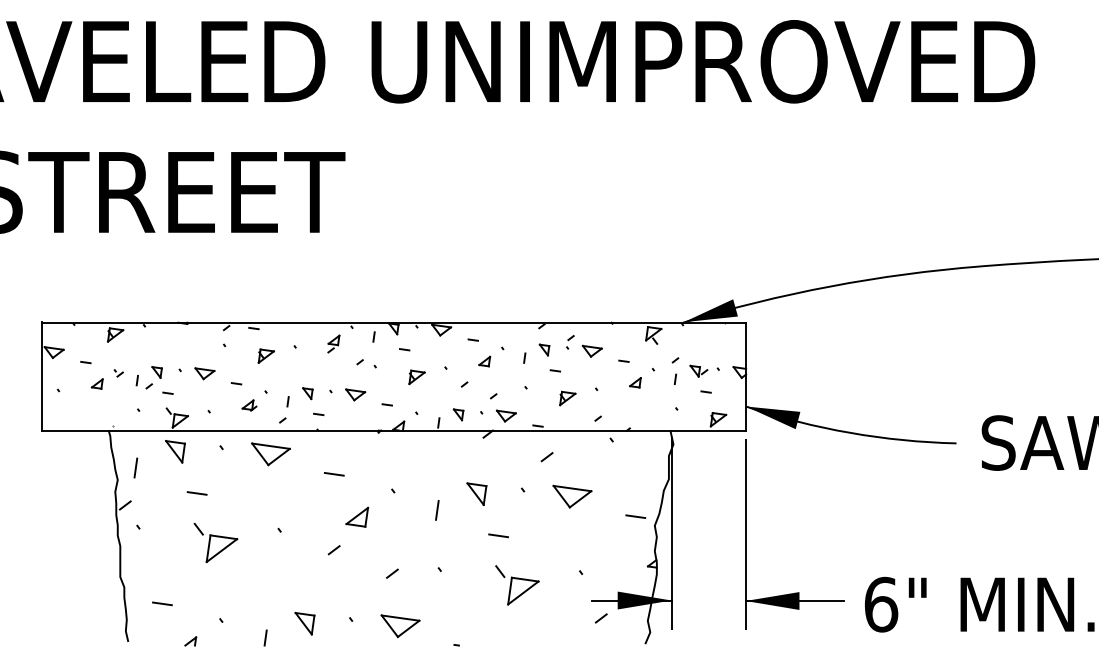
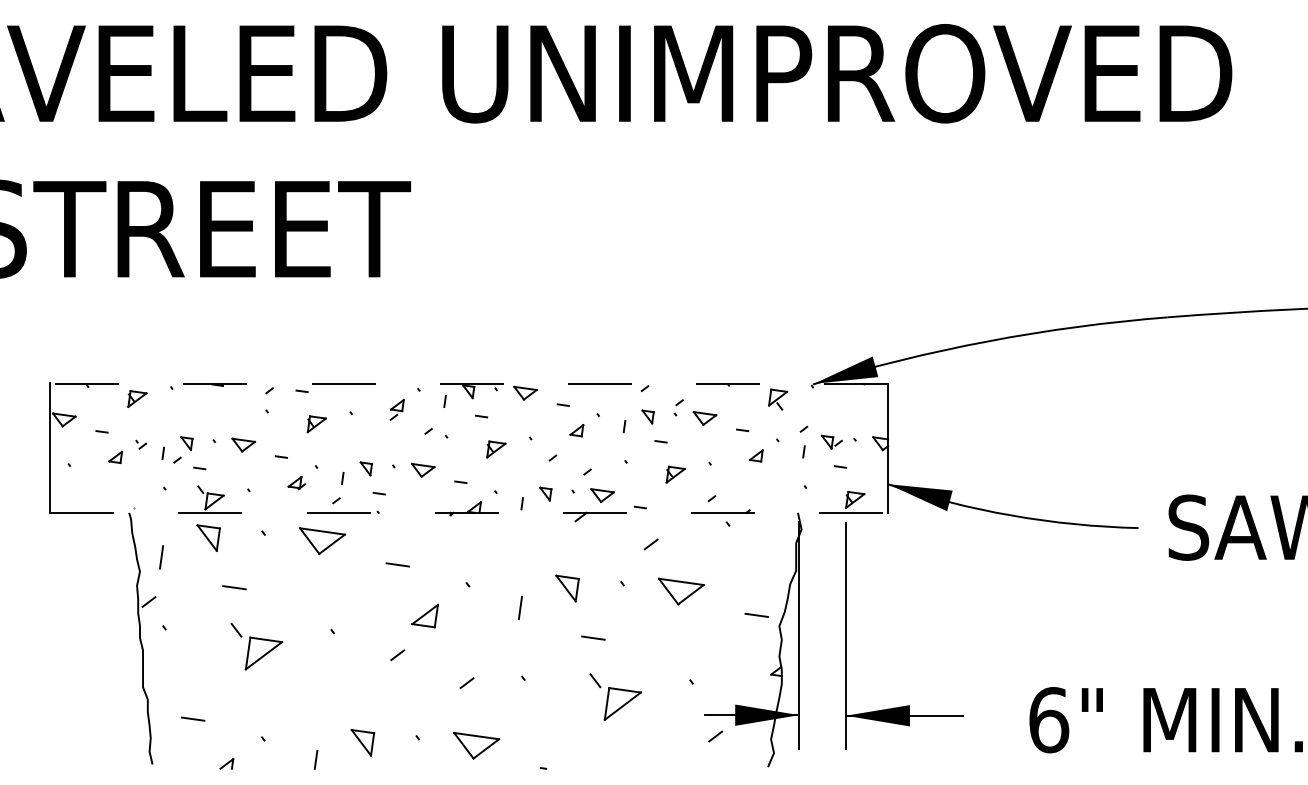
line: (394, 322) -> (469, 384), solid -> dashed
line: (394, 430) -> (469, 512), solid -> dashed
part: (746, 534) -> (846, 636), moved

